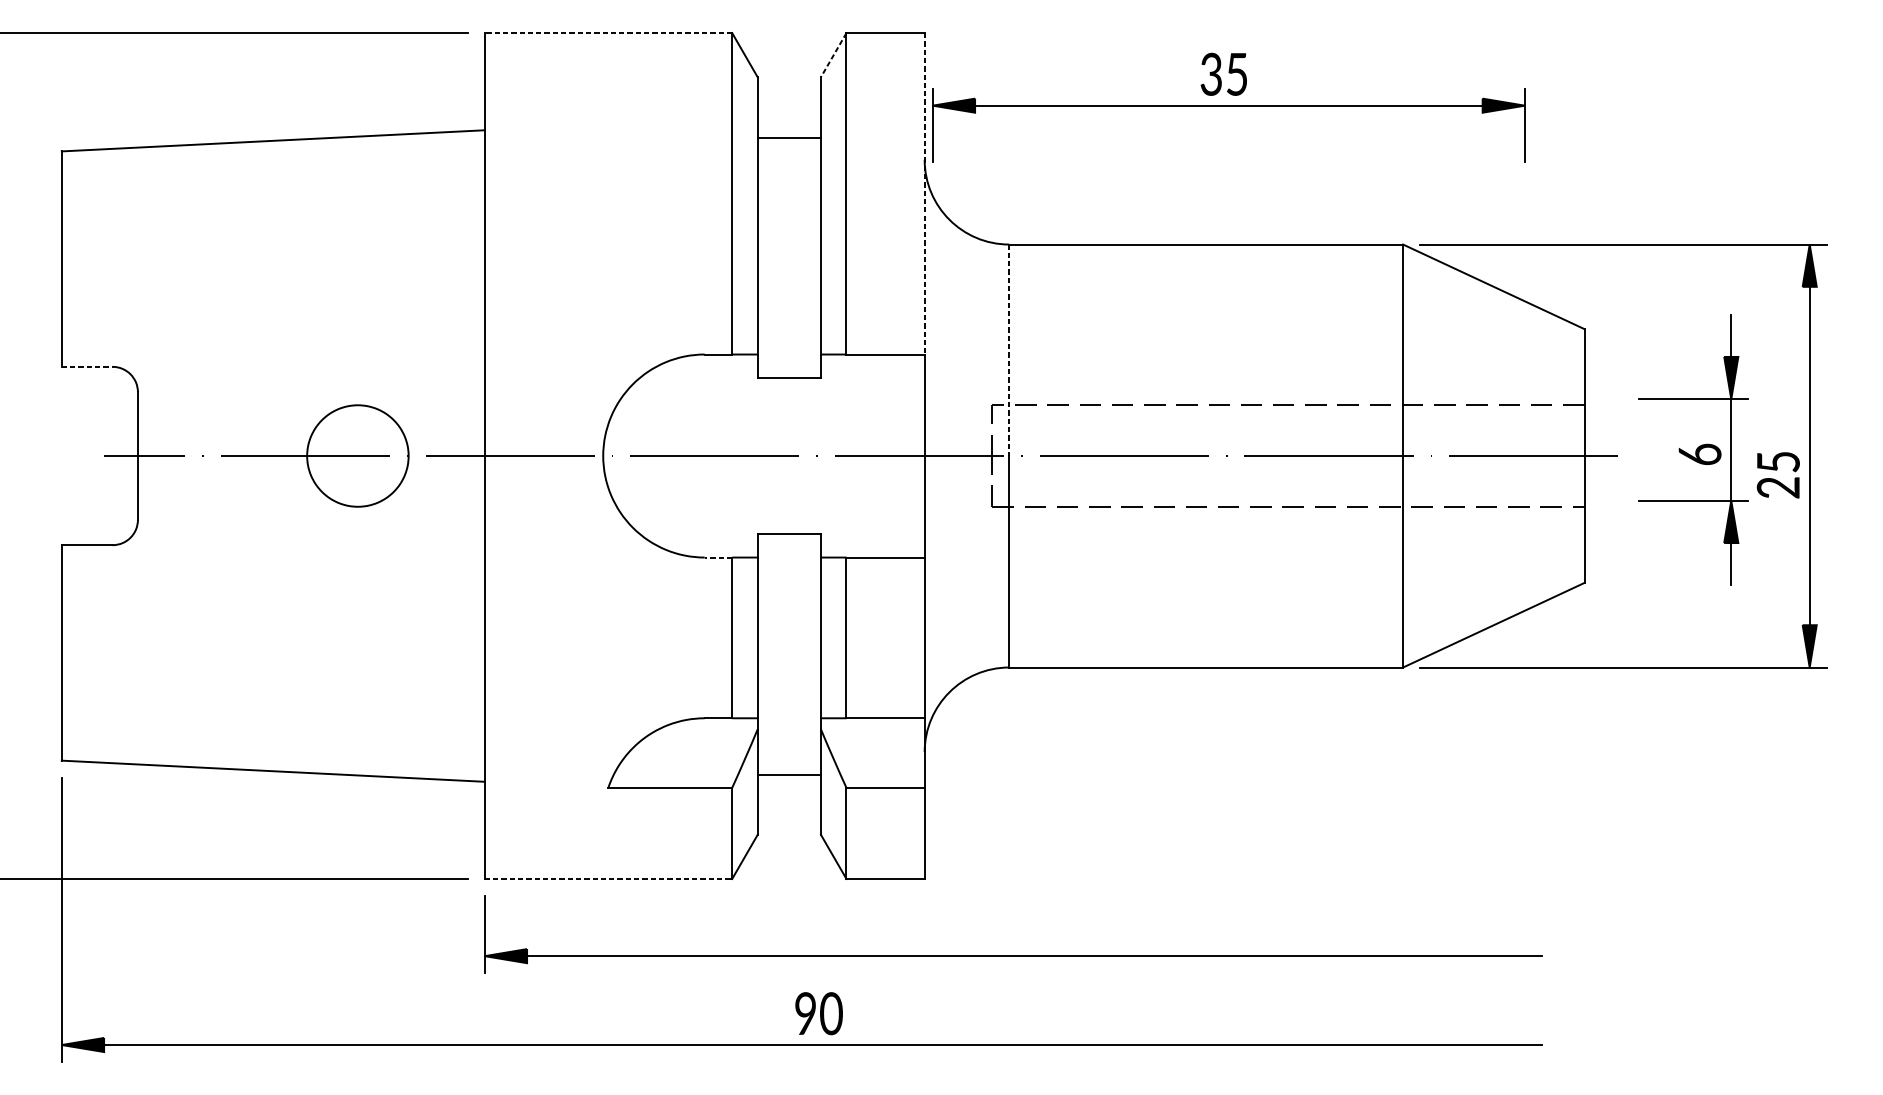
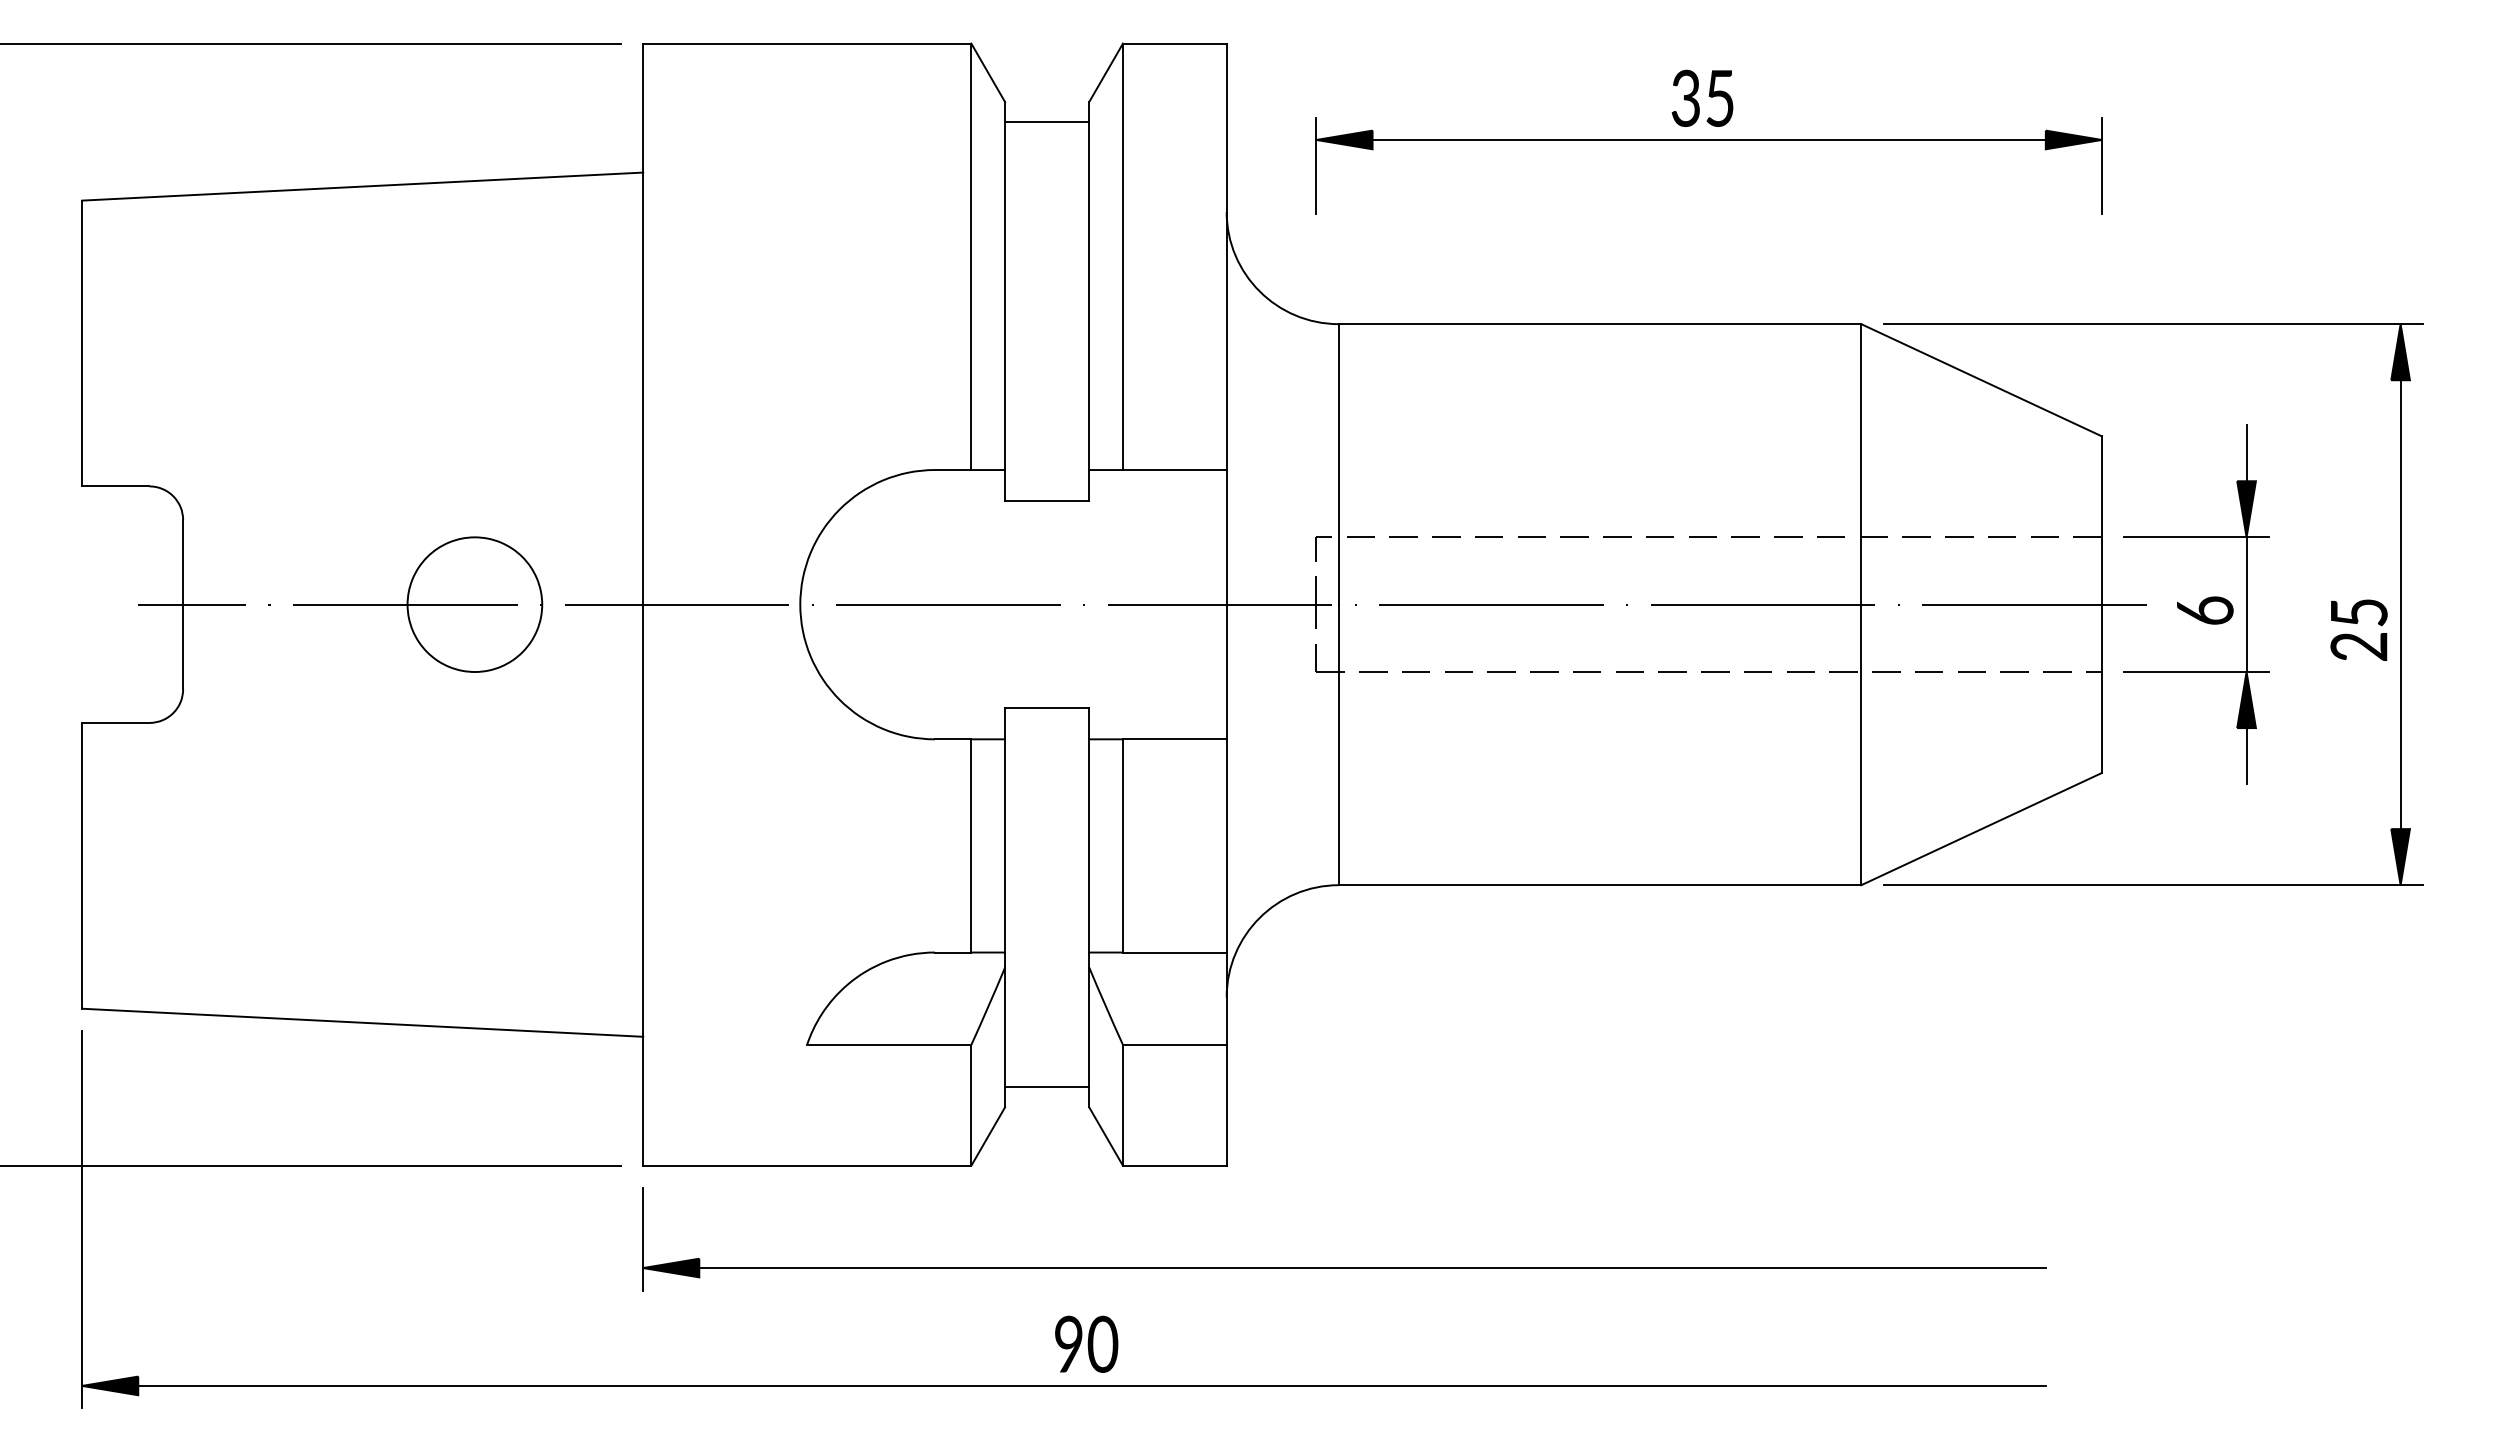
line: (607, 32) -> (806, 43), dashed -> solid
line: (834, 54) -> (1106, 72), dashed -> solid
part: (1228, 106) -> (1708, 141), moved
line: (789, 138) -> (1047, 122), moved
line: (924, 194) -> (1226, 257), dashed -> solid
line: (1008, 350) -> (1338, 464), dashed -> solid
line: (86, 366) -> (115, 486), dashed -> solid
part: (1693, 449) -> (2196, 604), moved
line: (717, 557) -> (952, 739), dashed -> solid
line: (789, 774) -> (1047, 1087), moved
line: (608, 878) -> (807, 1165), dashed -> solid

